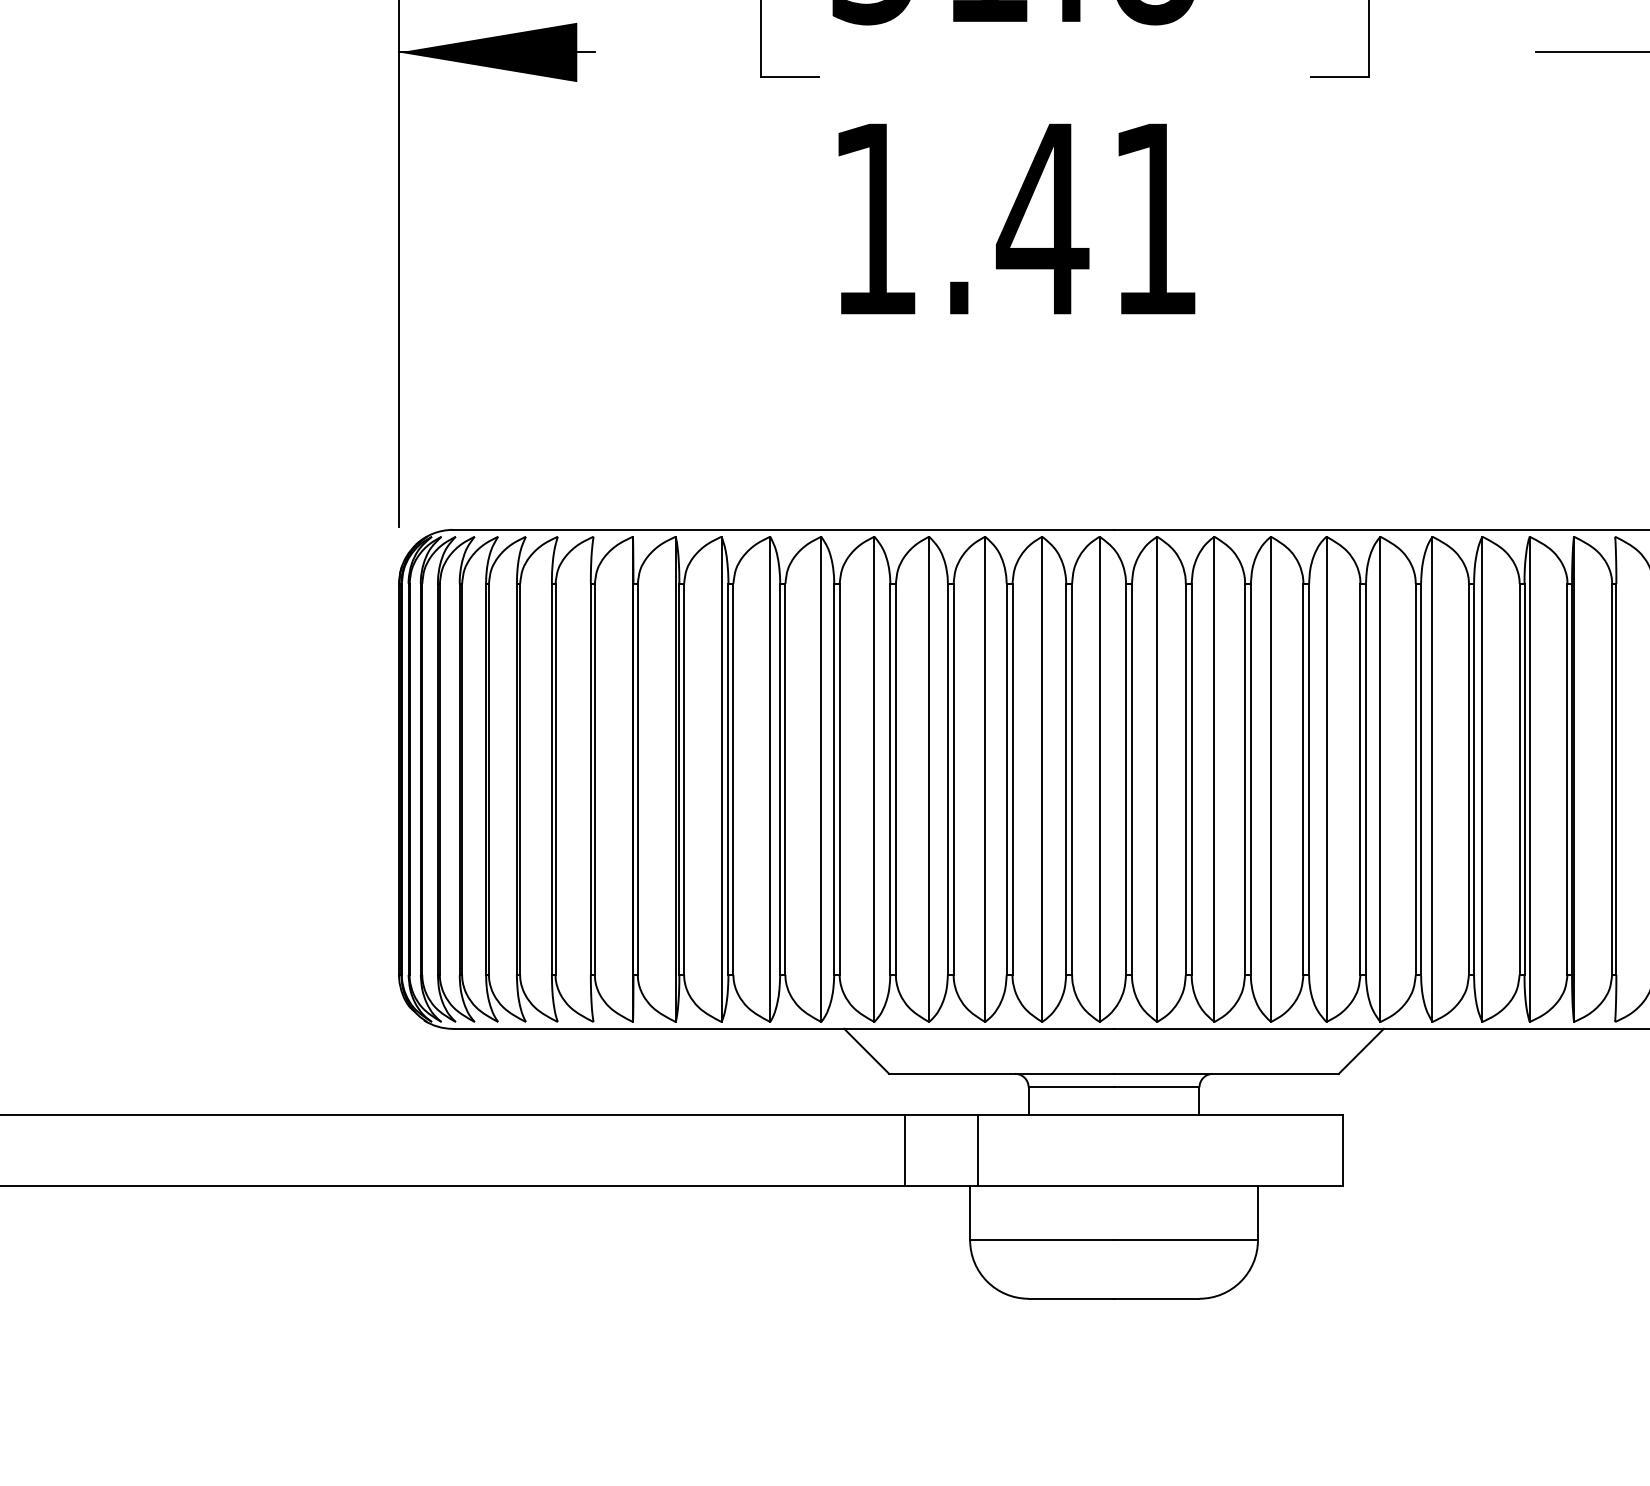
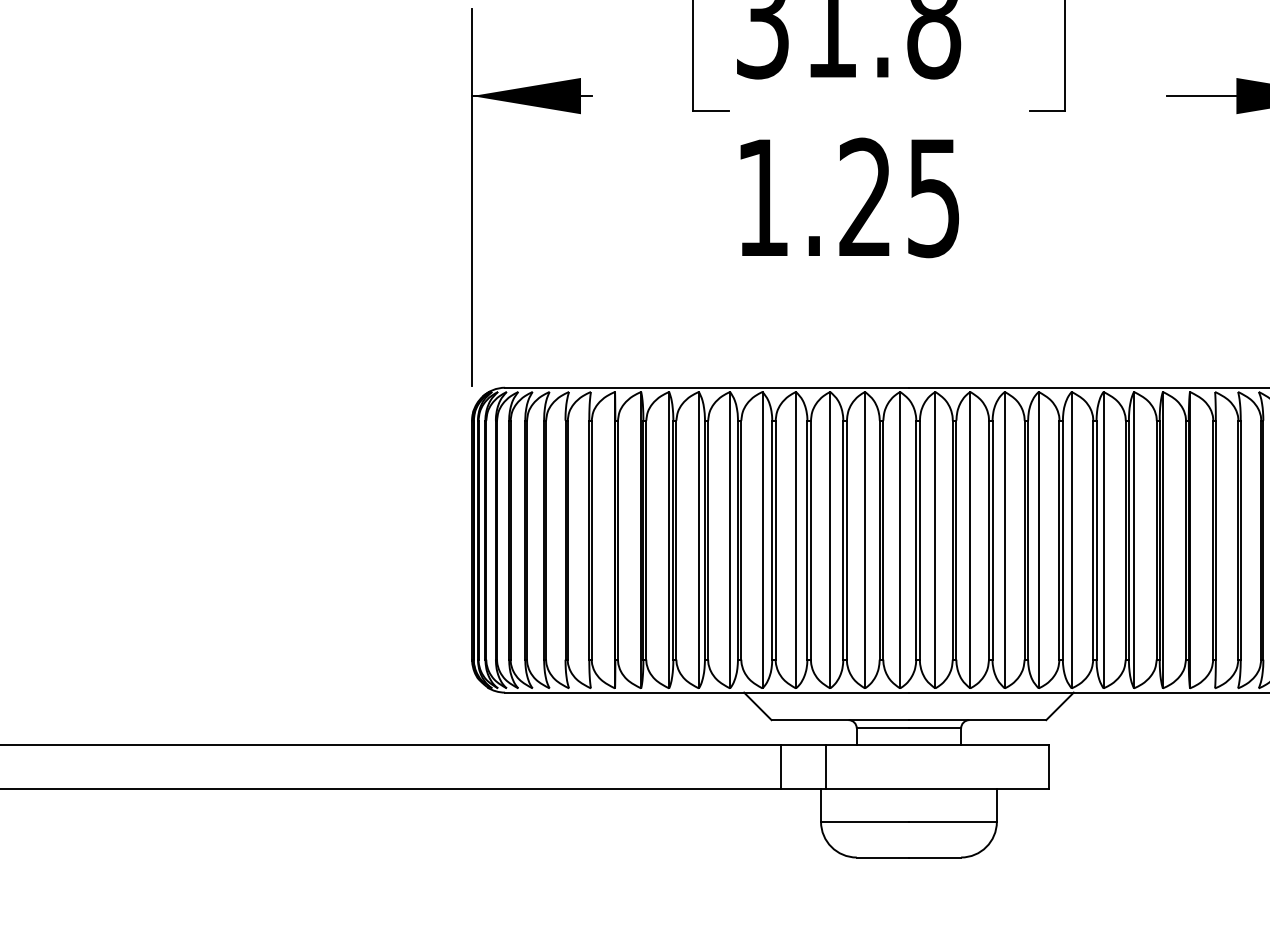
text: (1095, 218) -> (897, 197), 1.41 -> 1.25

